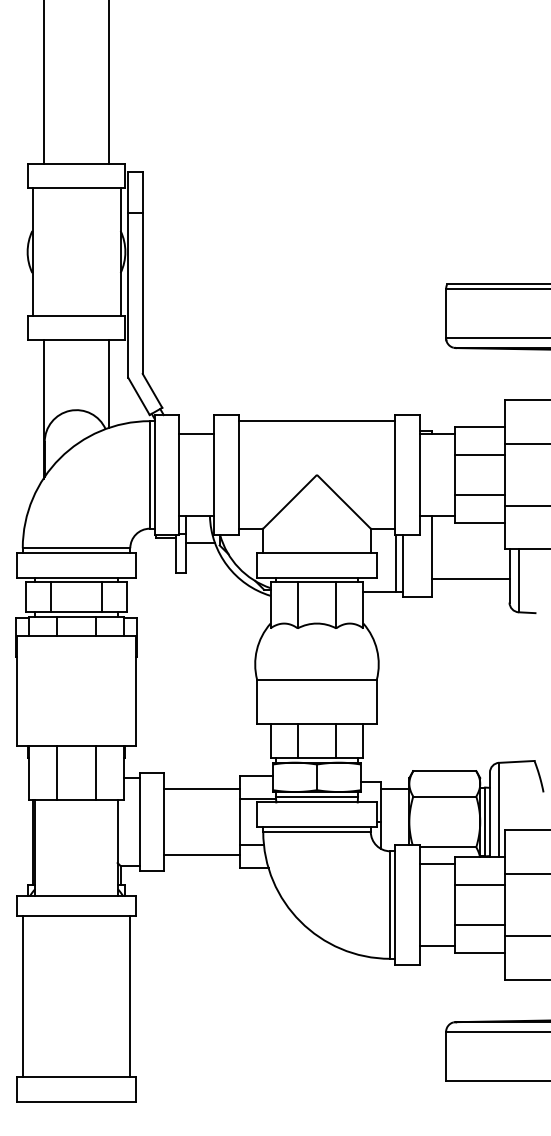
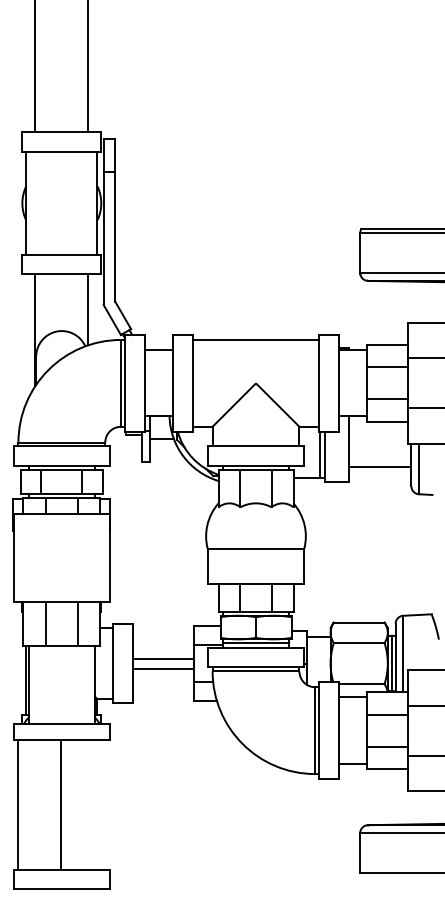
line: (202, 789) -> (163, 669), moved
line: (202, 855) -> (163, 659), moved
line: (130, 996) -> (61, 804), moved

